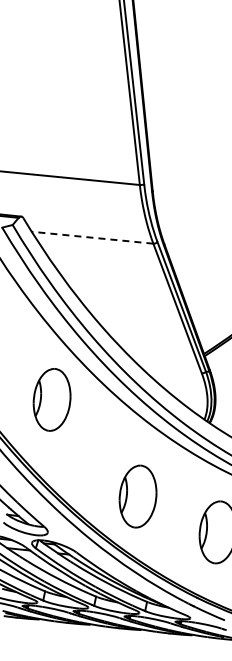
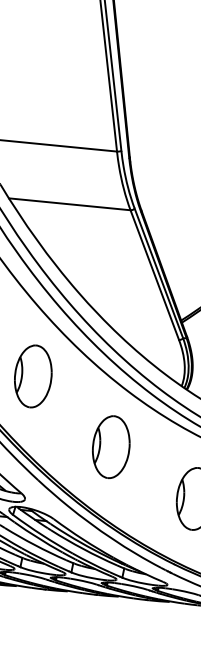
line: (92, 237) -> (69, 204), dashed -> solid
part: (51, 399) -> (32, 376), moved
part: (137, 496) -> (110, 447), moved

